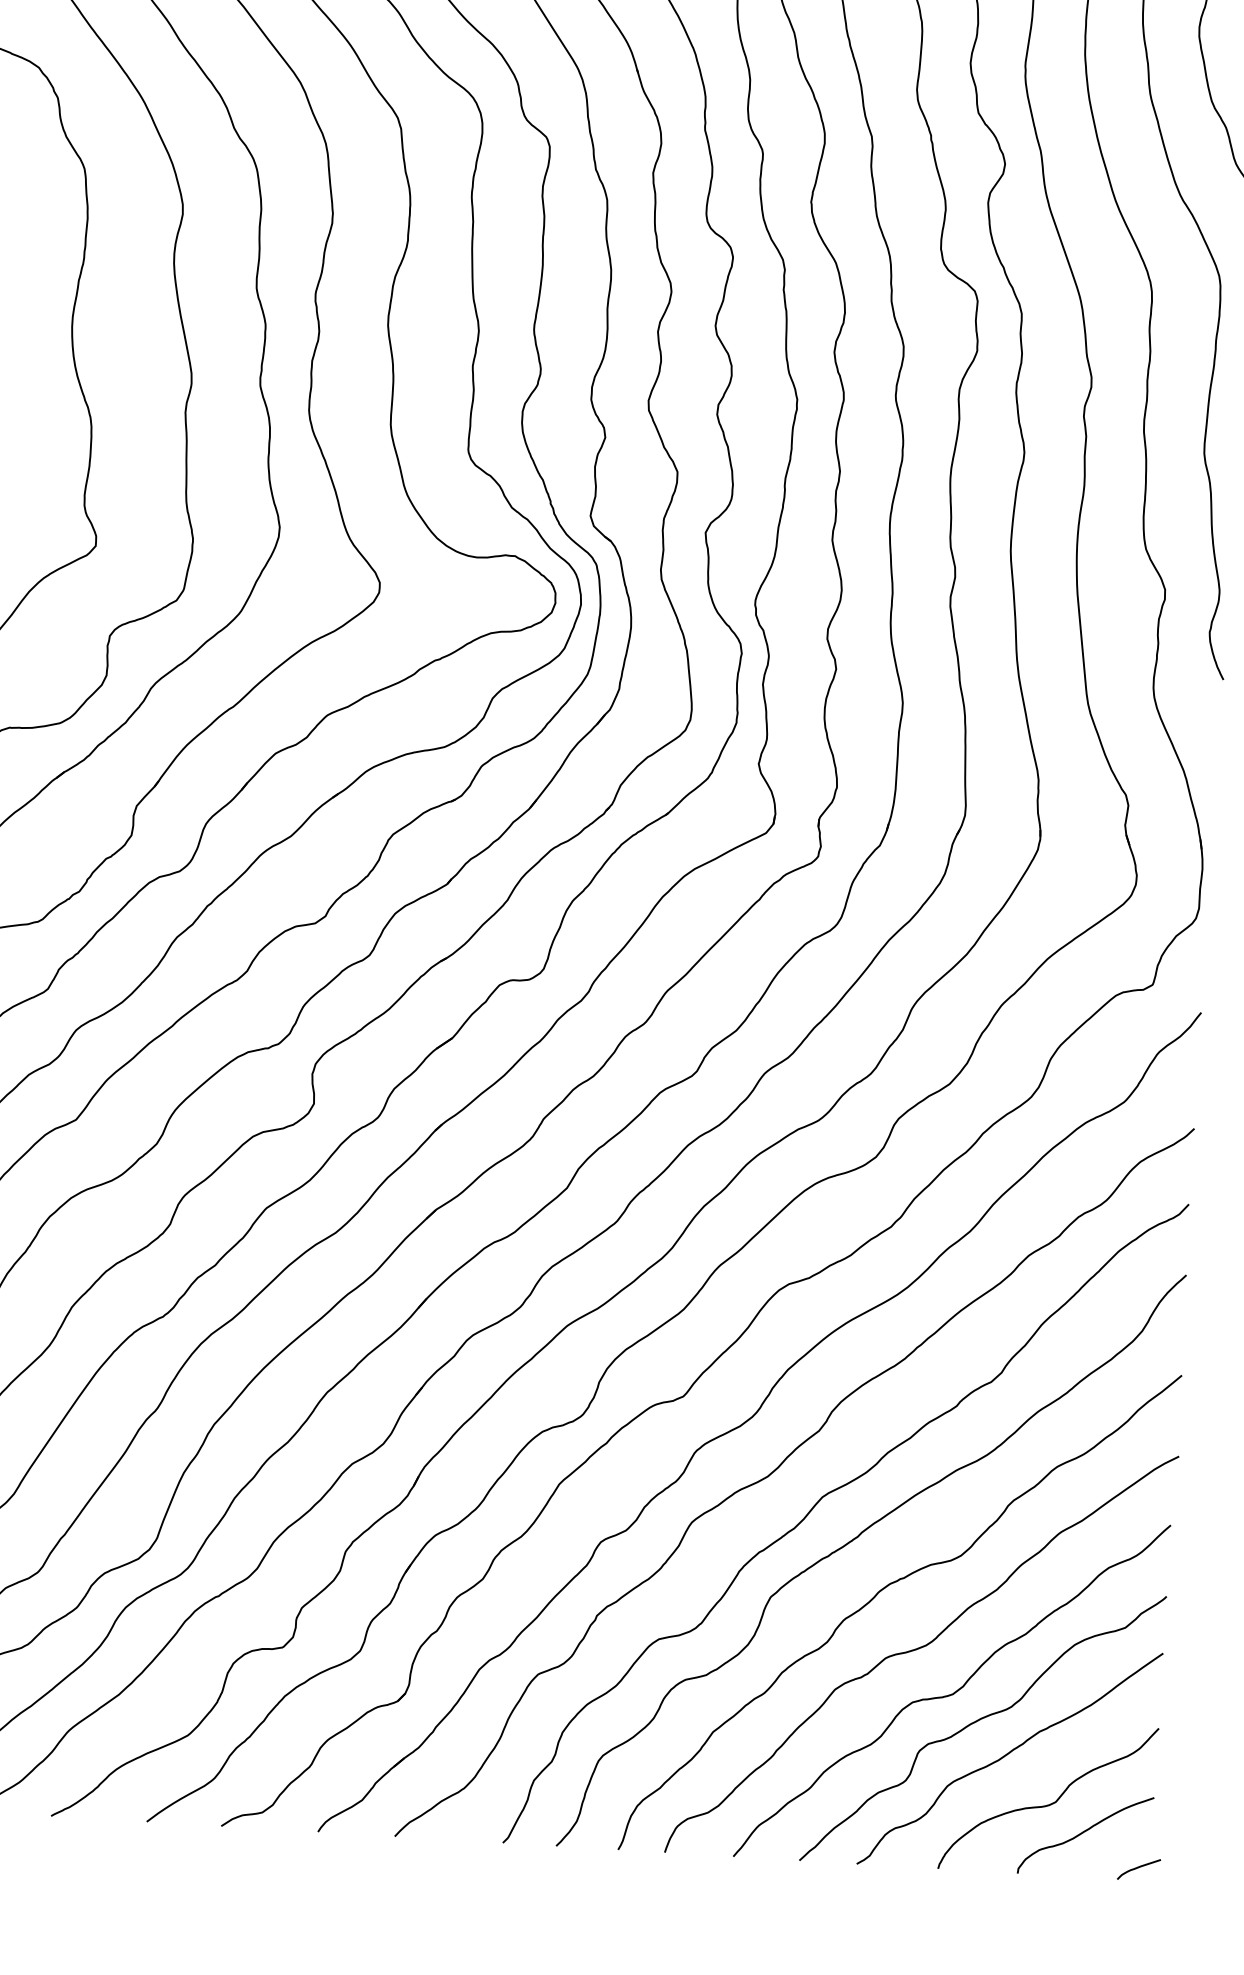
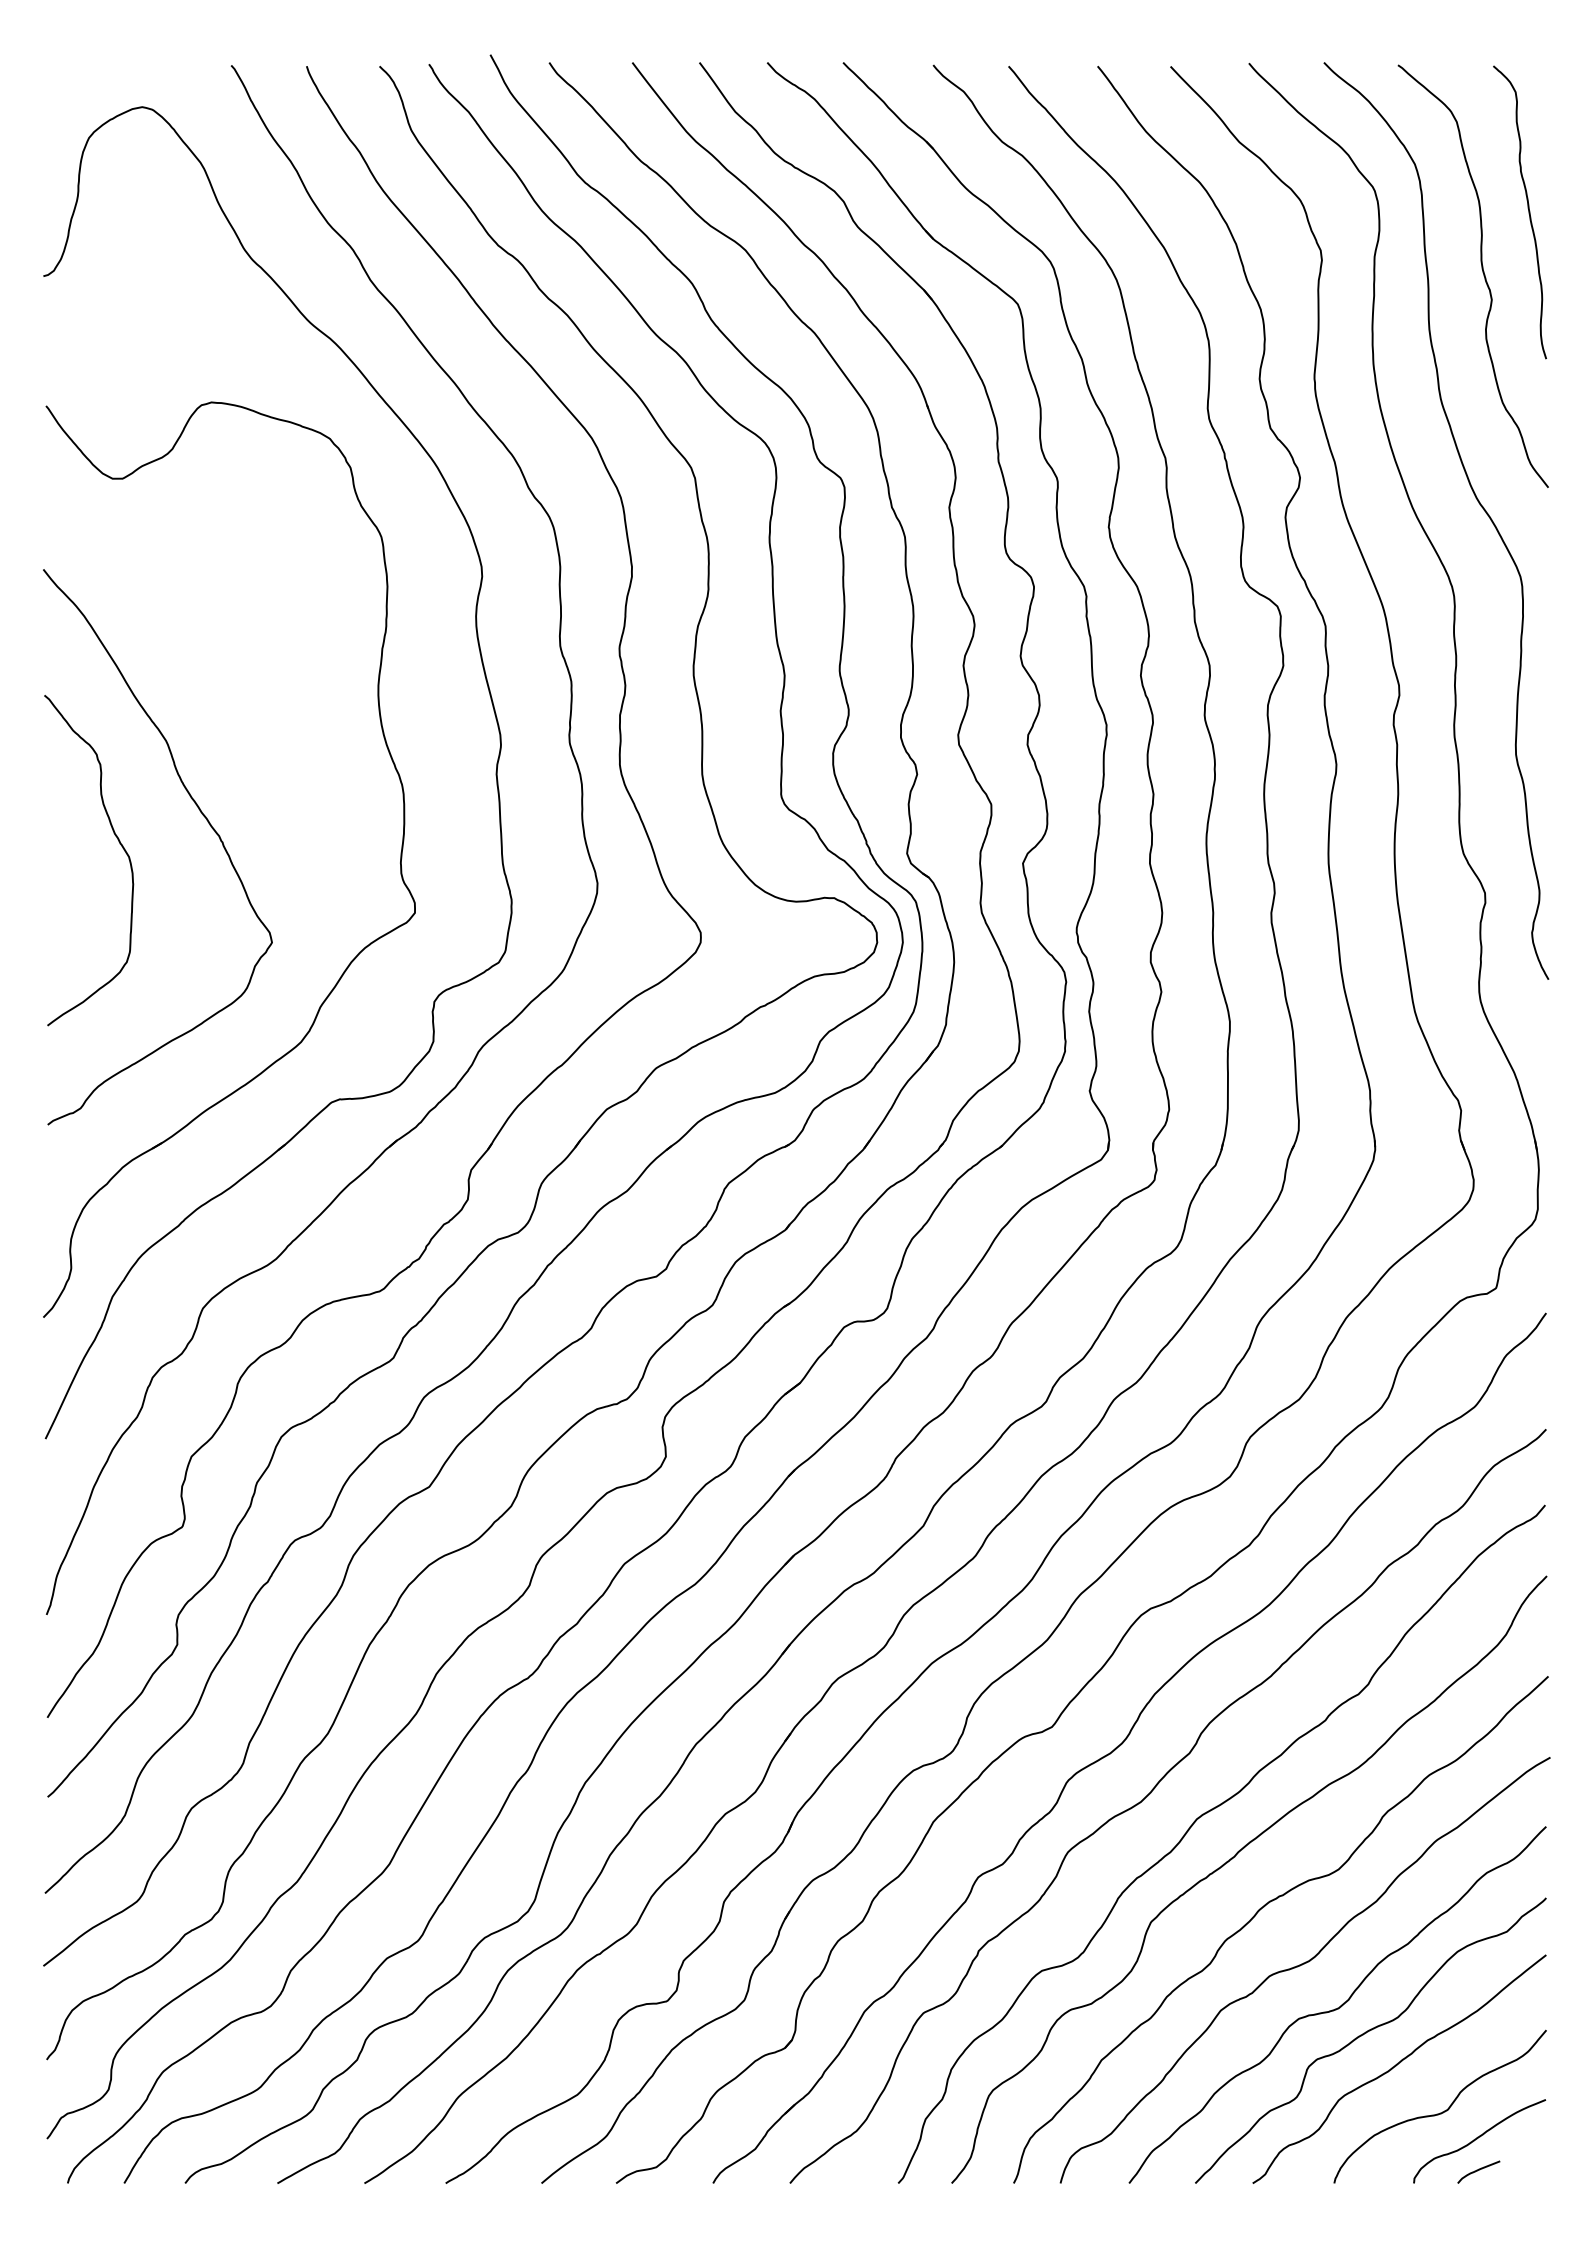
curve: (1138, 1867) -> (1478, 2170), moved

